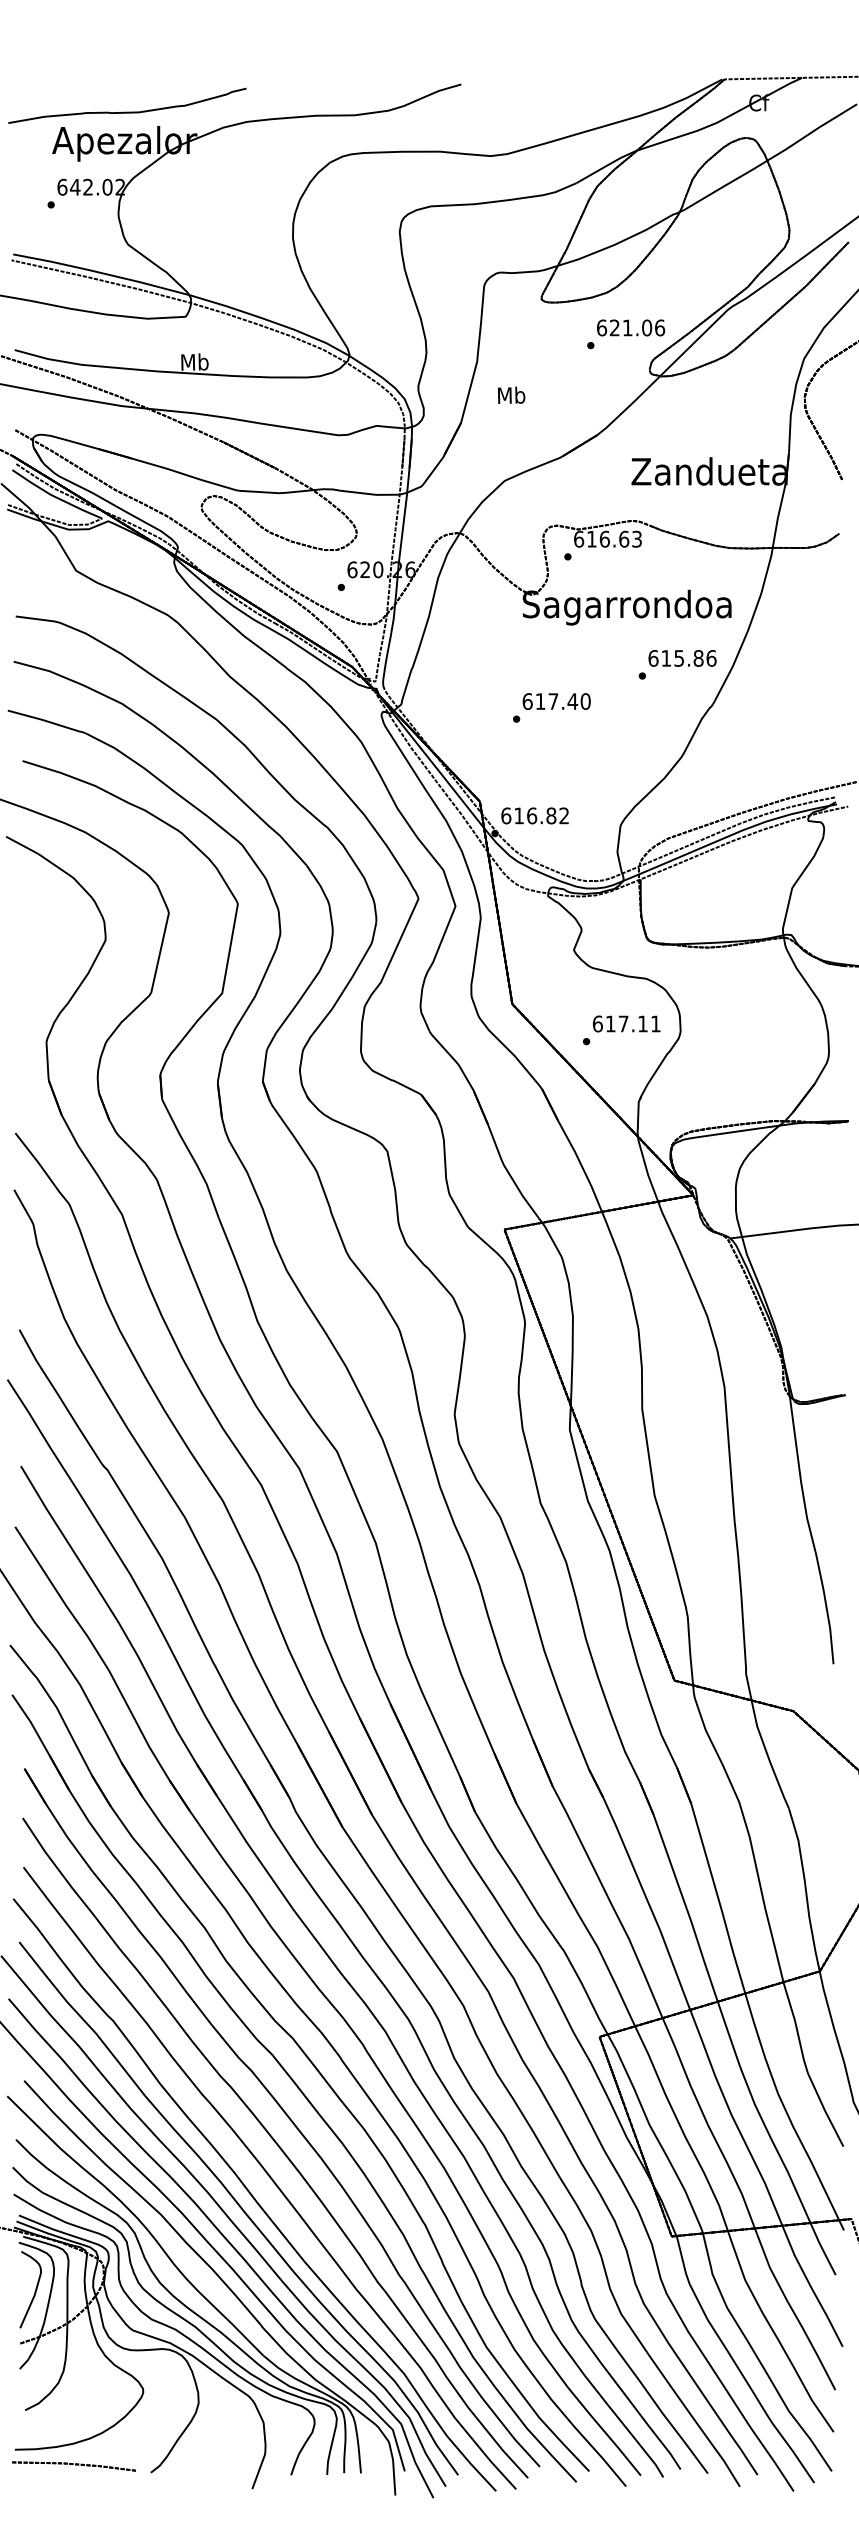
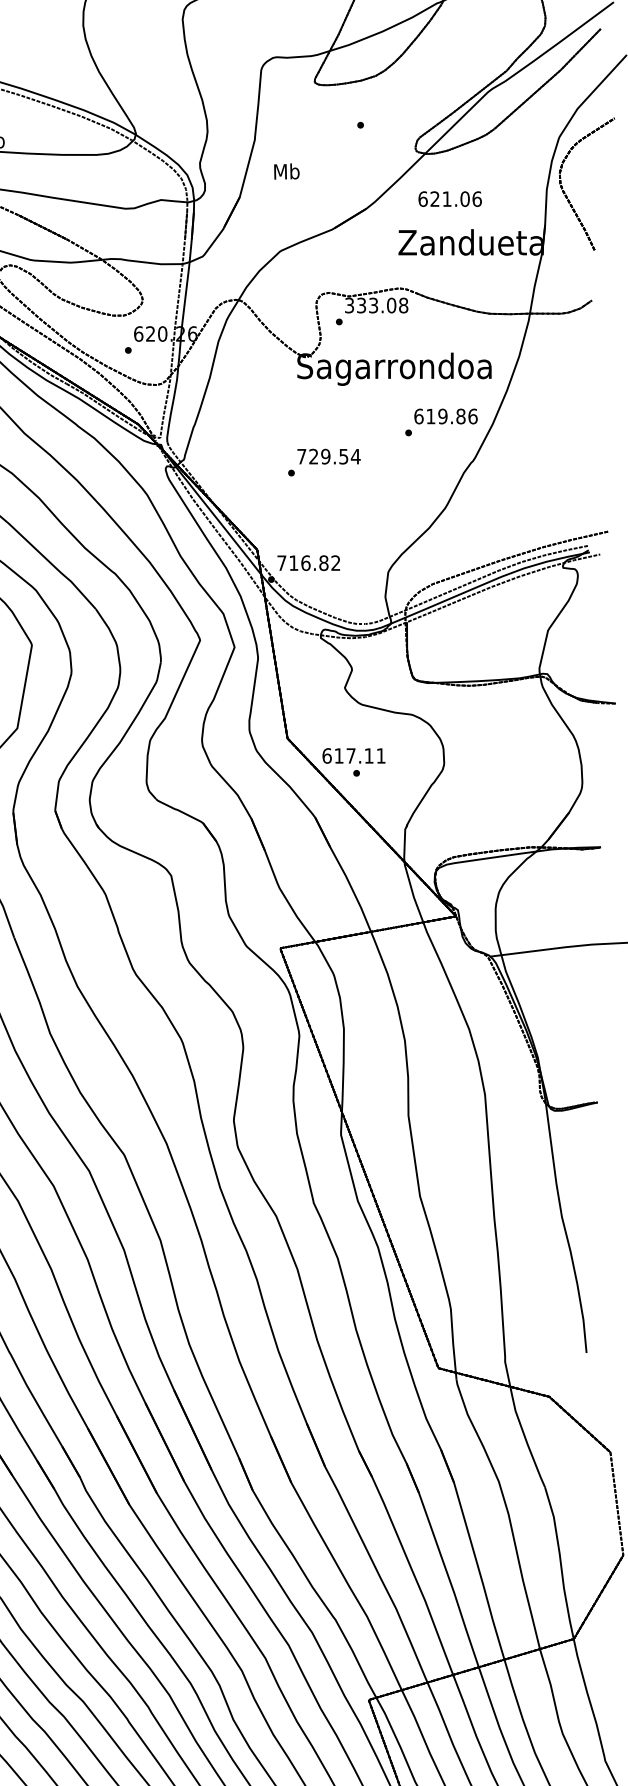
text: (631, 327) -> (450, 198), moved
text: (608, 538) -> (377, 304), 616.63 -> 333.08
text: (679, 658) -> (443, 416), 615.86 -> 619.86
text: (556, 701) -> (328, 456), 617.40 -> 729.54
text: (506, 815) -> (282, 562), 616.82 -> 716.82
text: (626, 1023) -> (353, 755), moved

